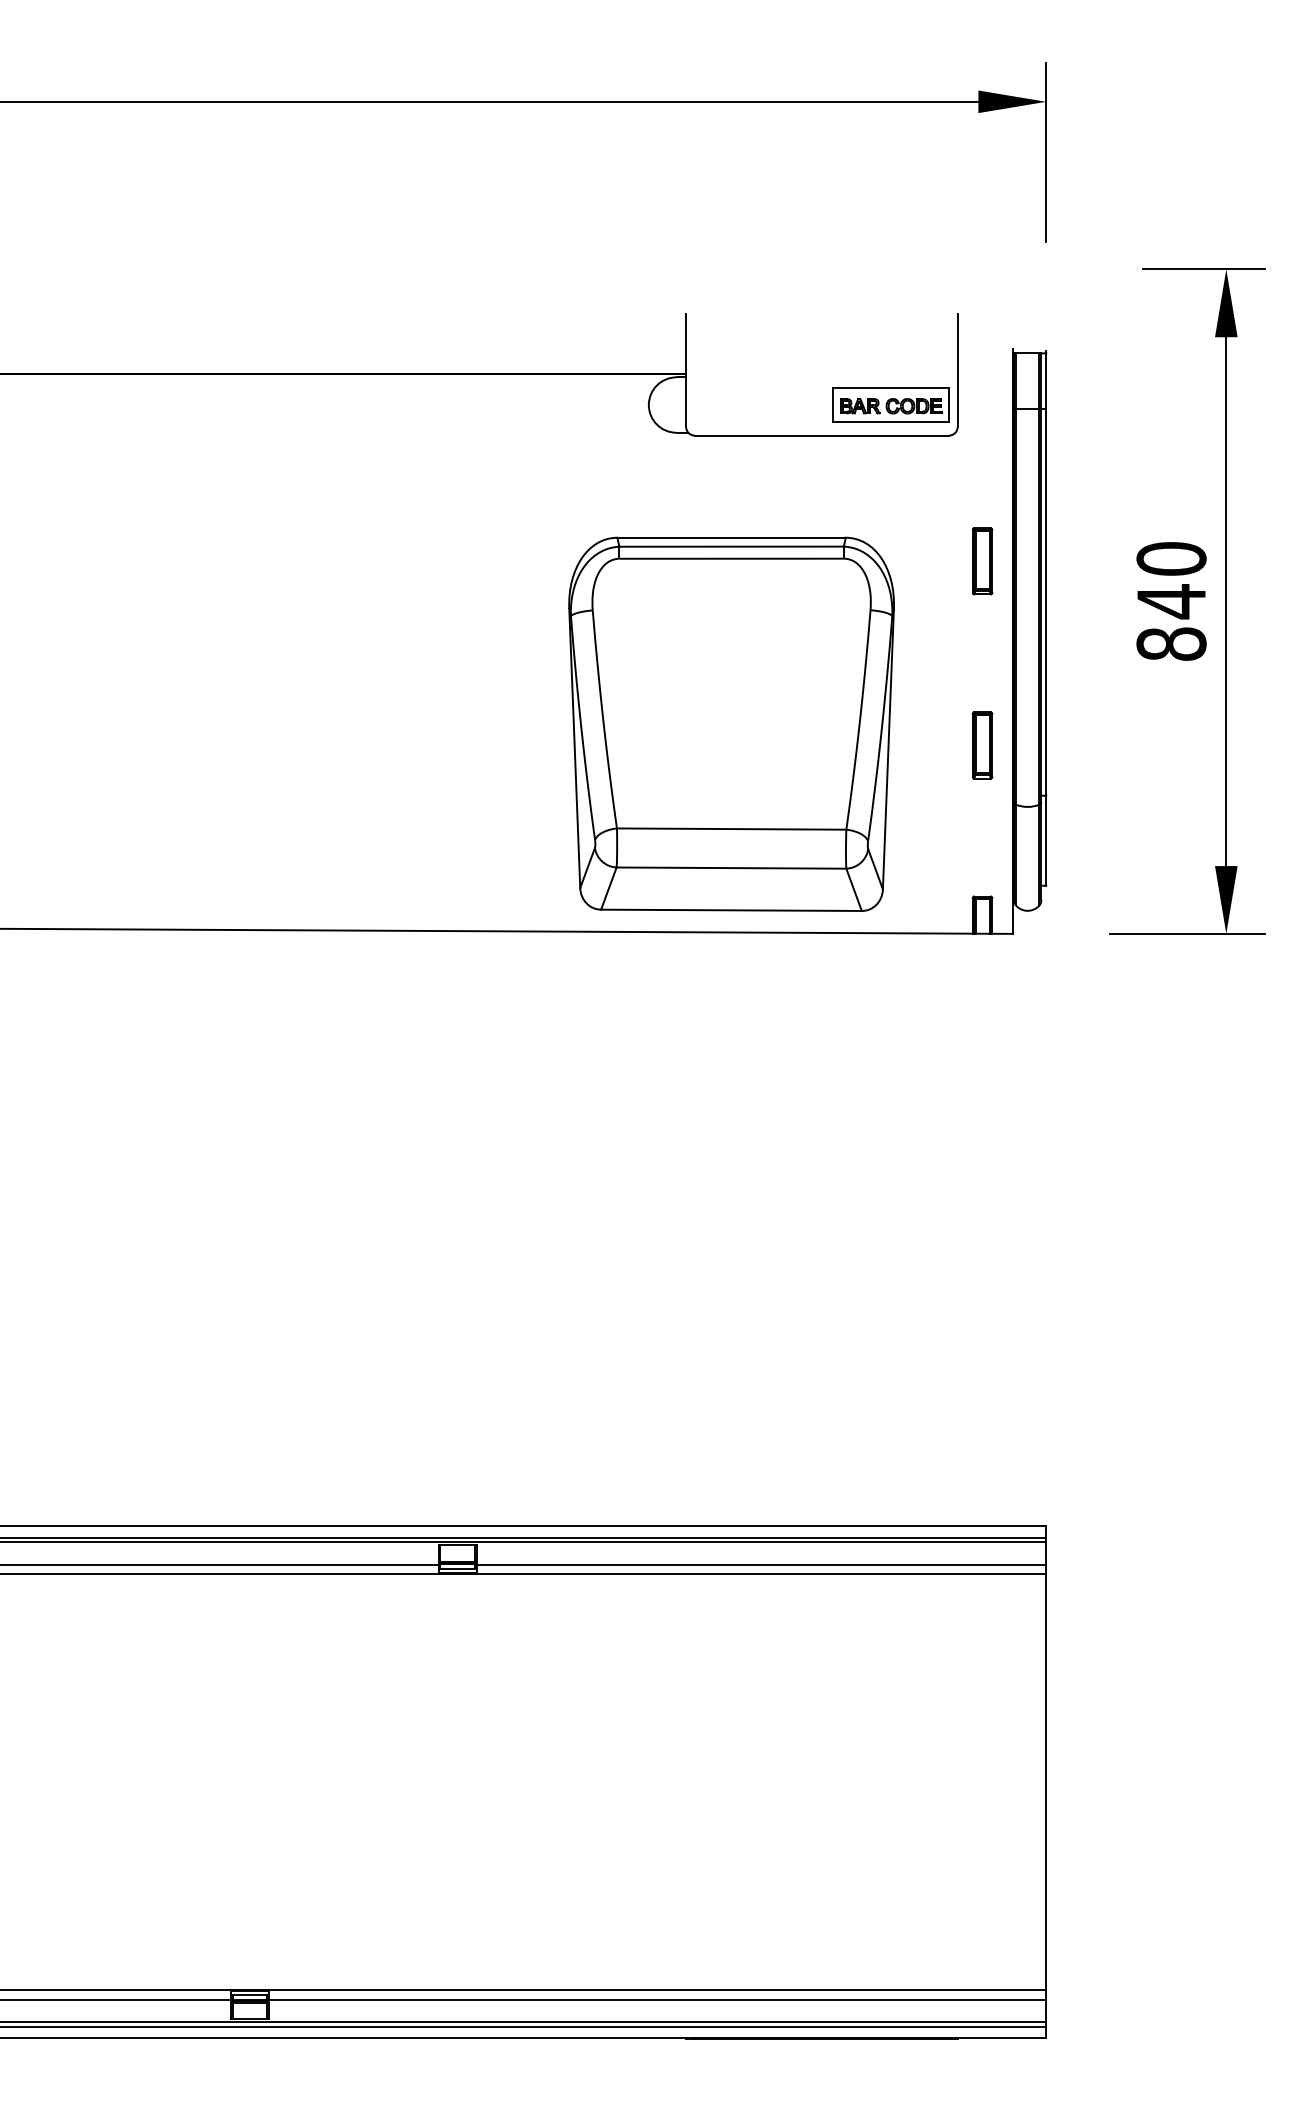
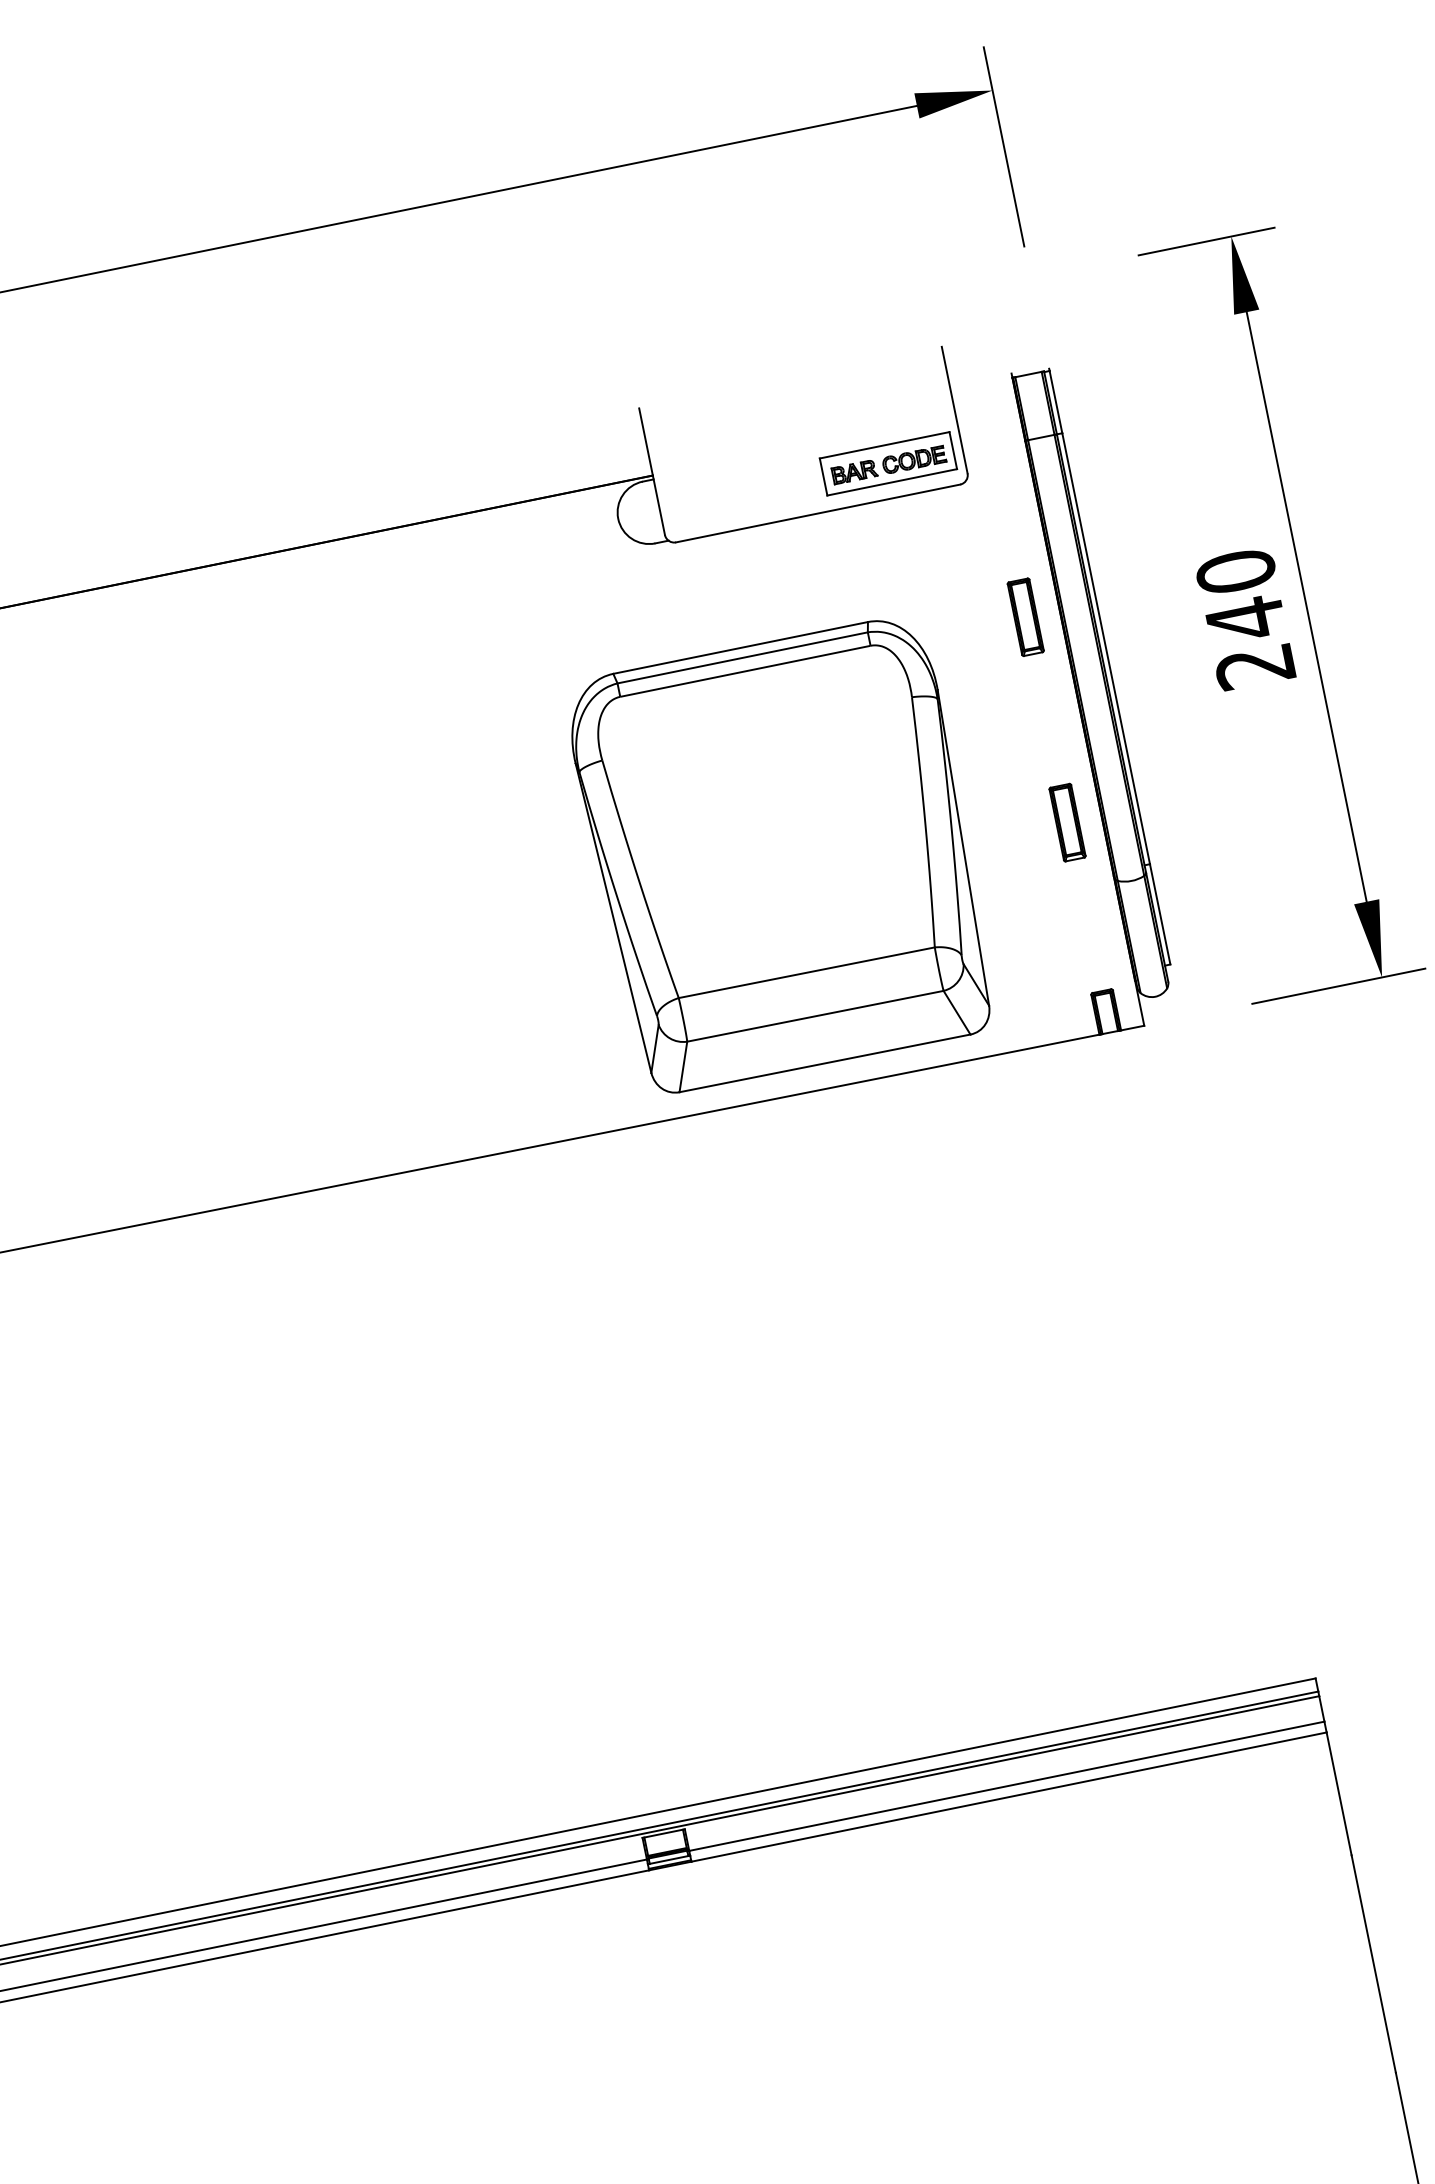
text: (1171, 643) -> (1255, 666), 840 -> 240

